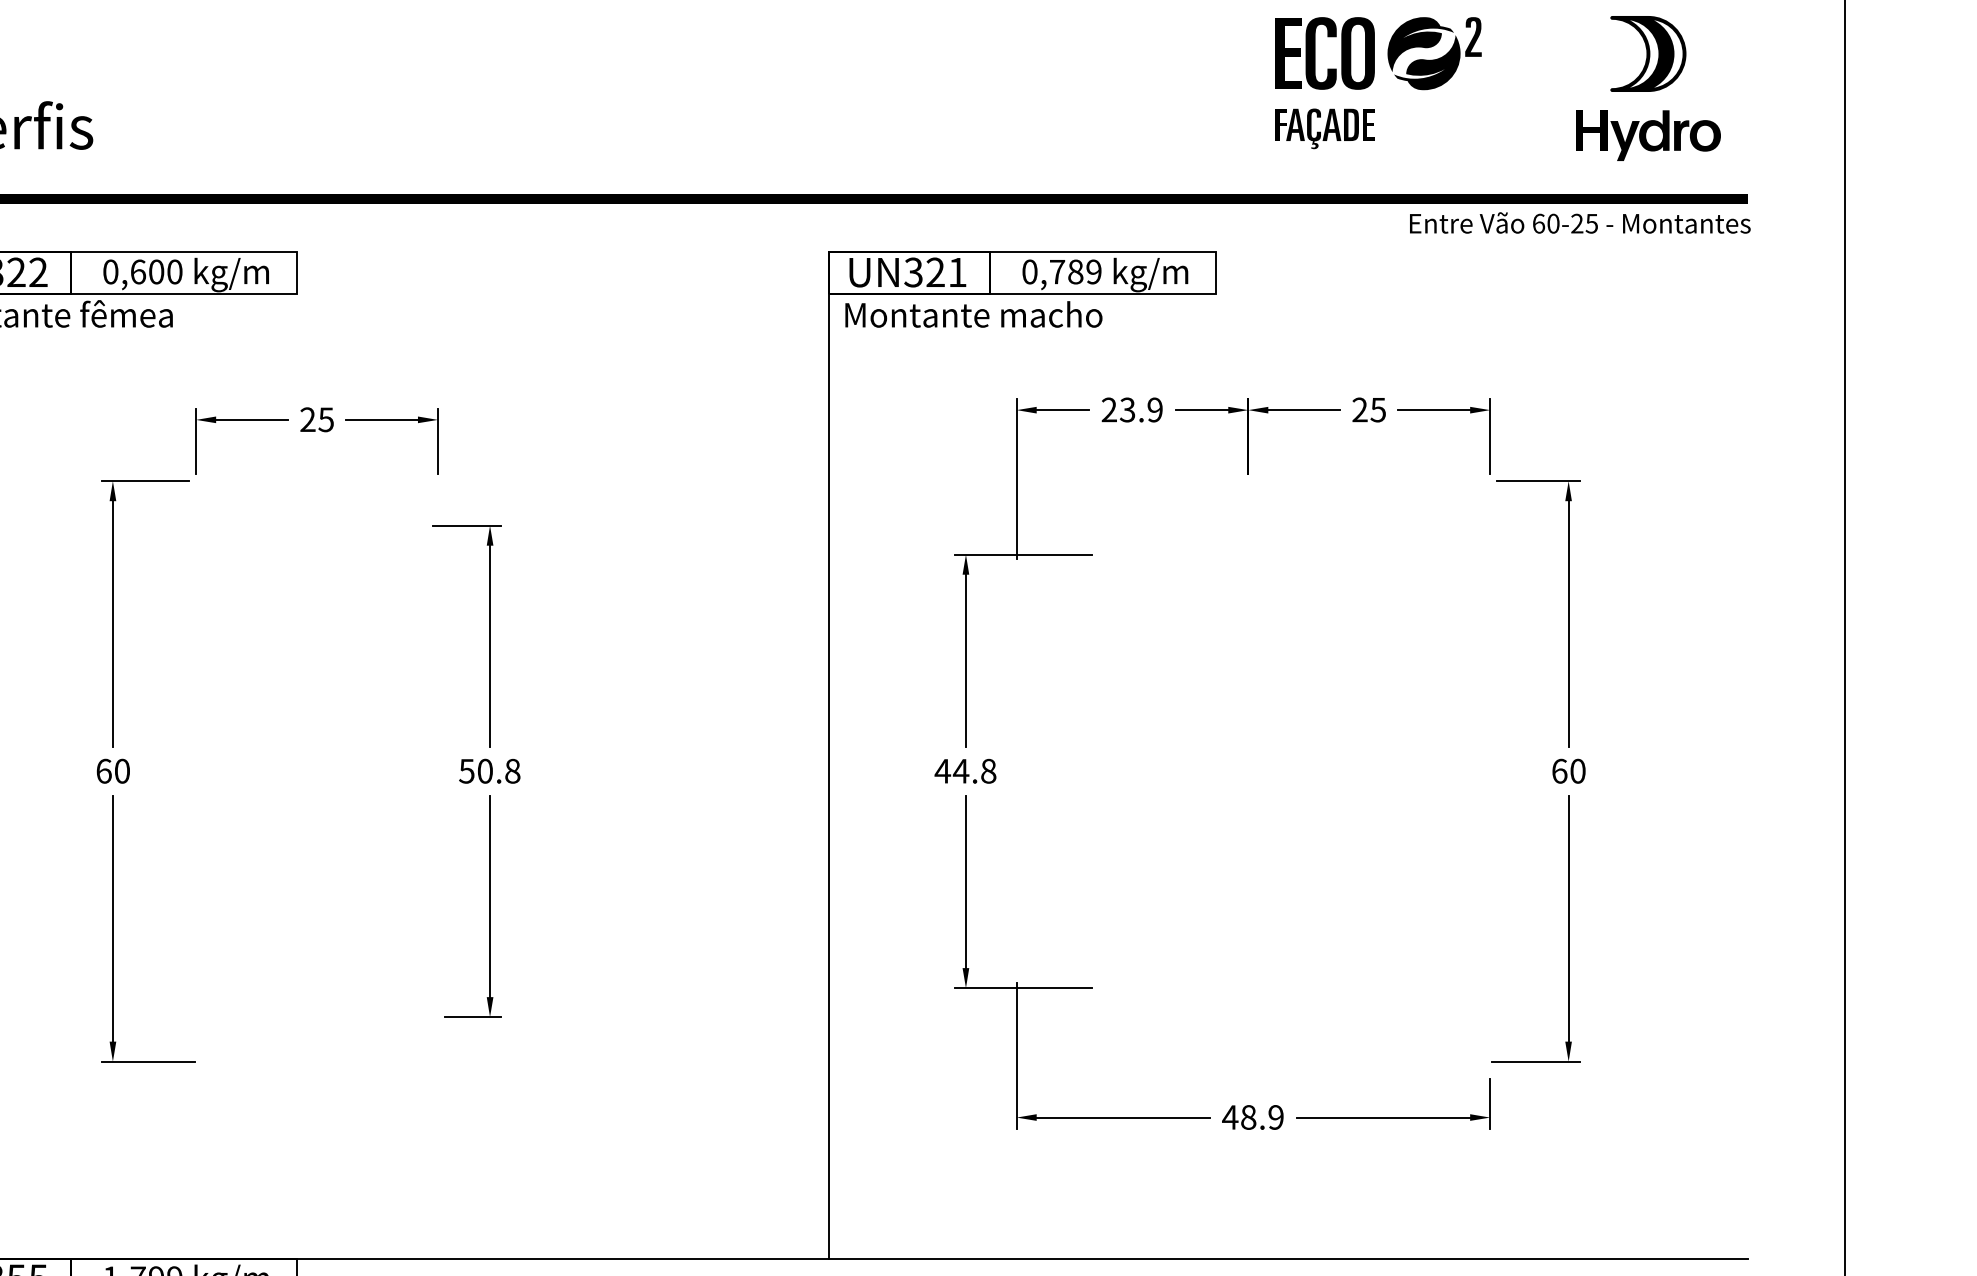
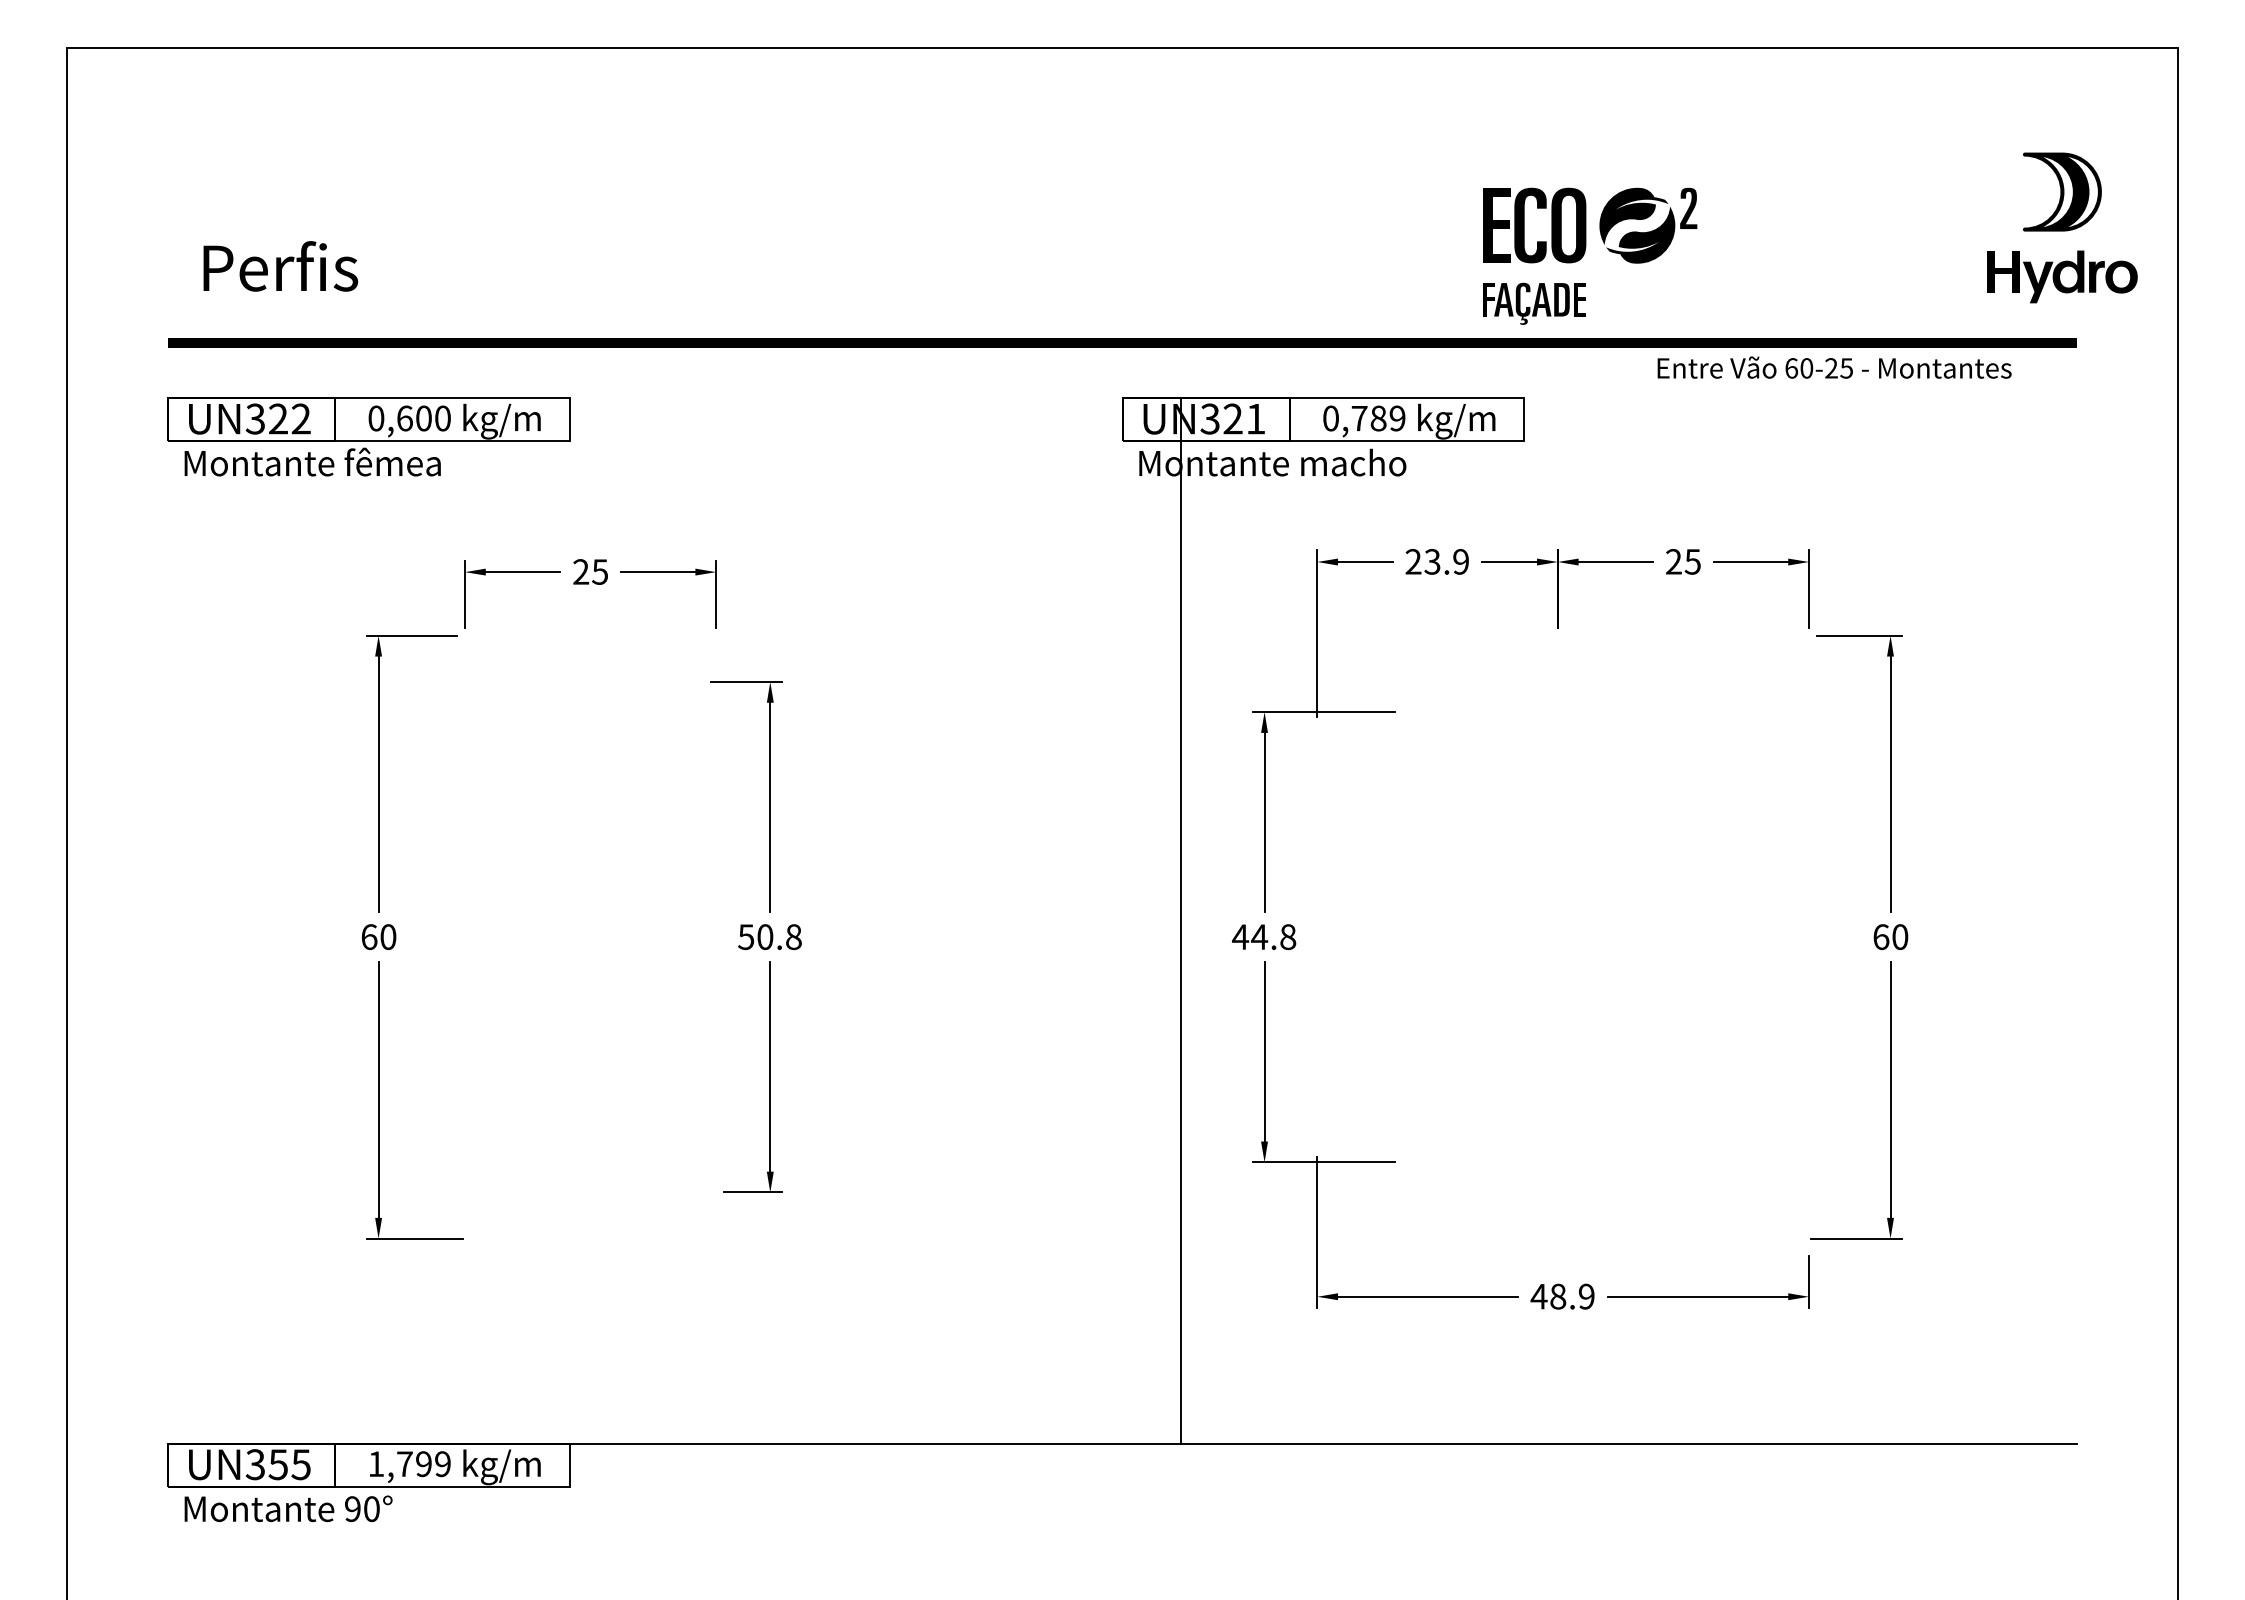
part: (1378, 82) -> (1590, 255), moved
part: (1648, 88) -> (2062, 227), moved
text: (1580, 222) -> (1834, 367), moved
line: (829, 755) -> (1180, 920), moved

